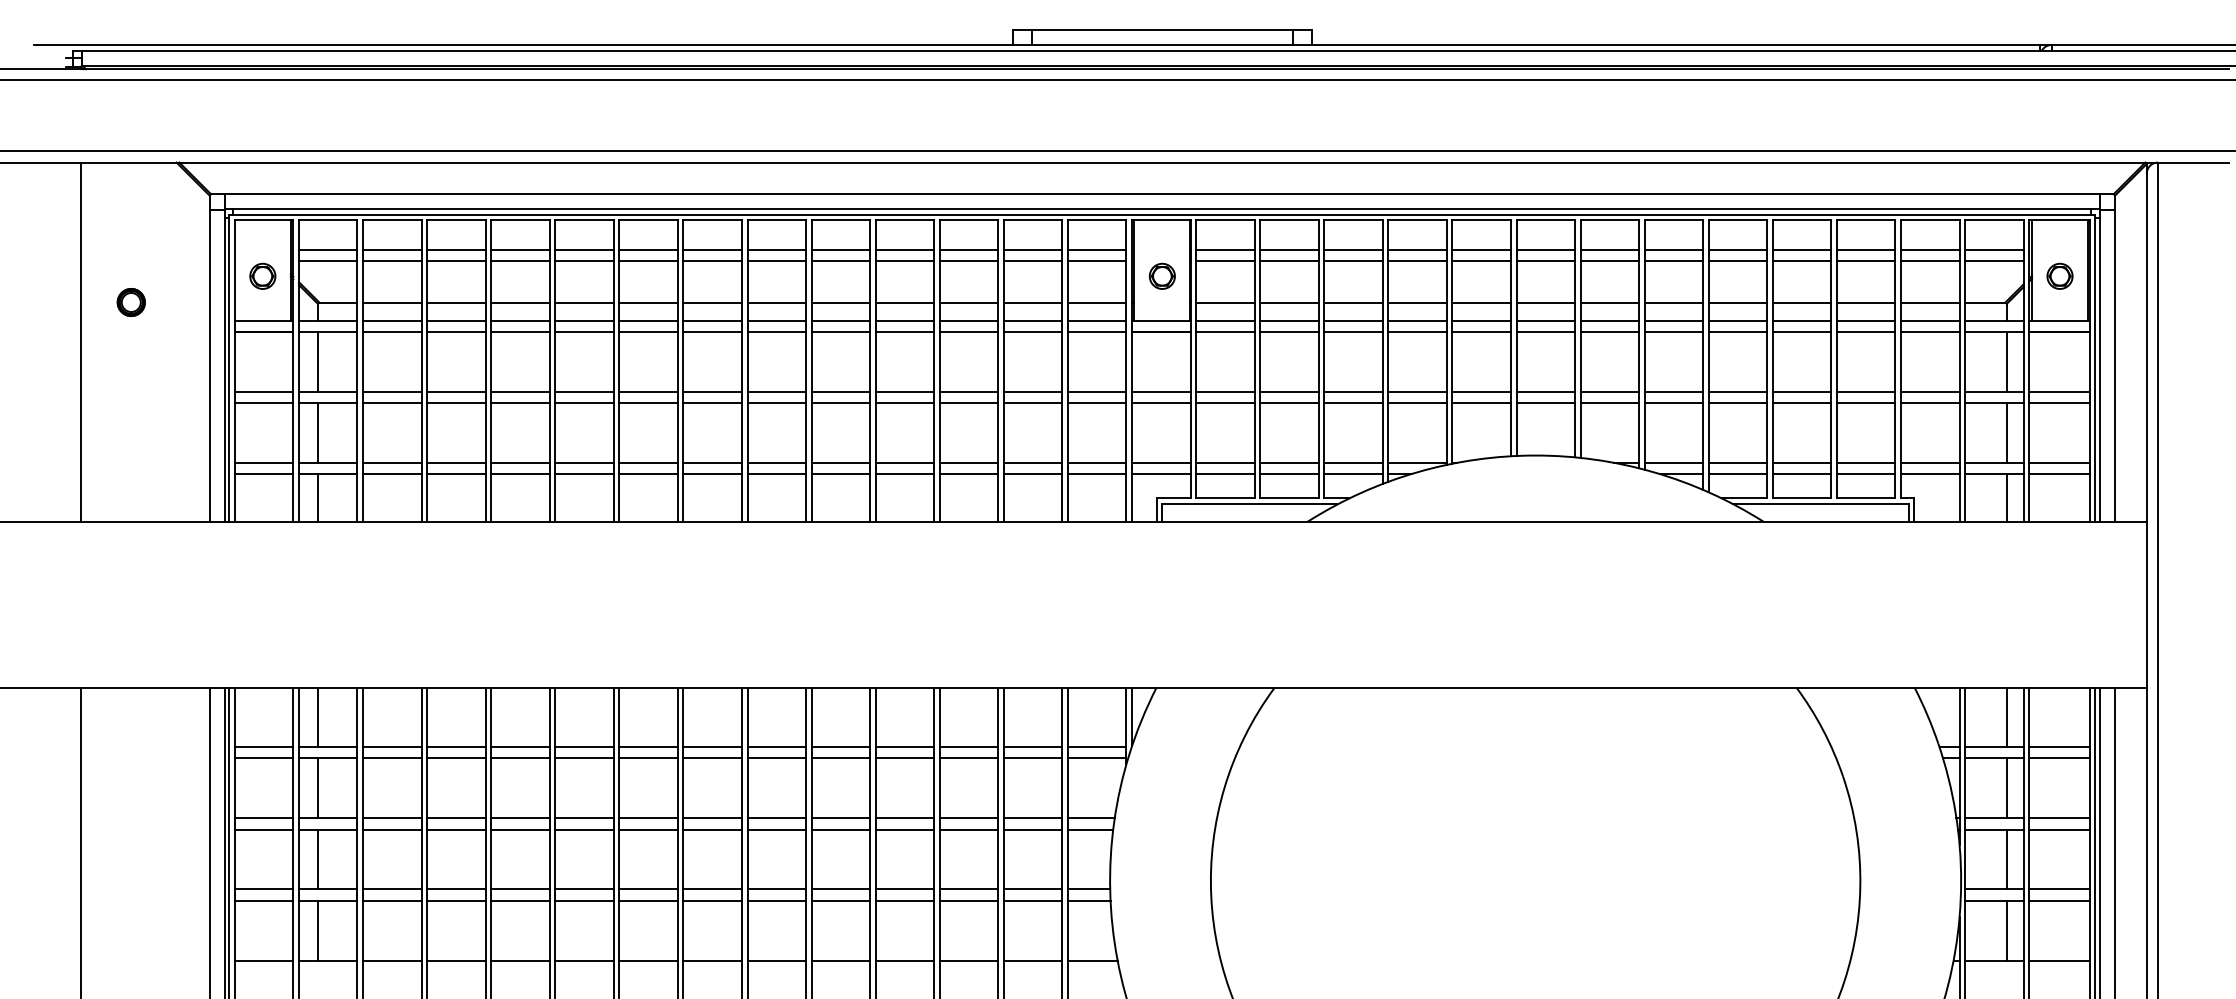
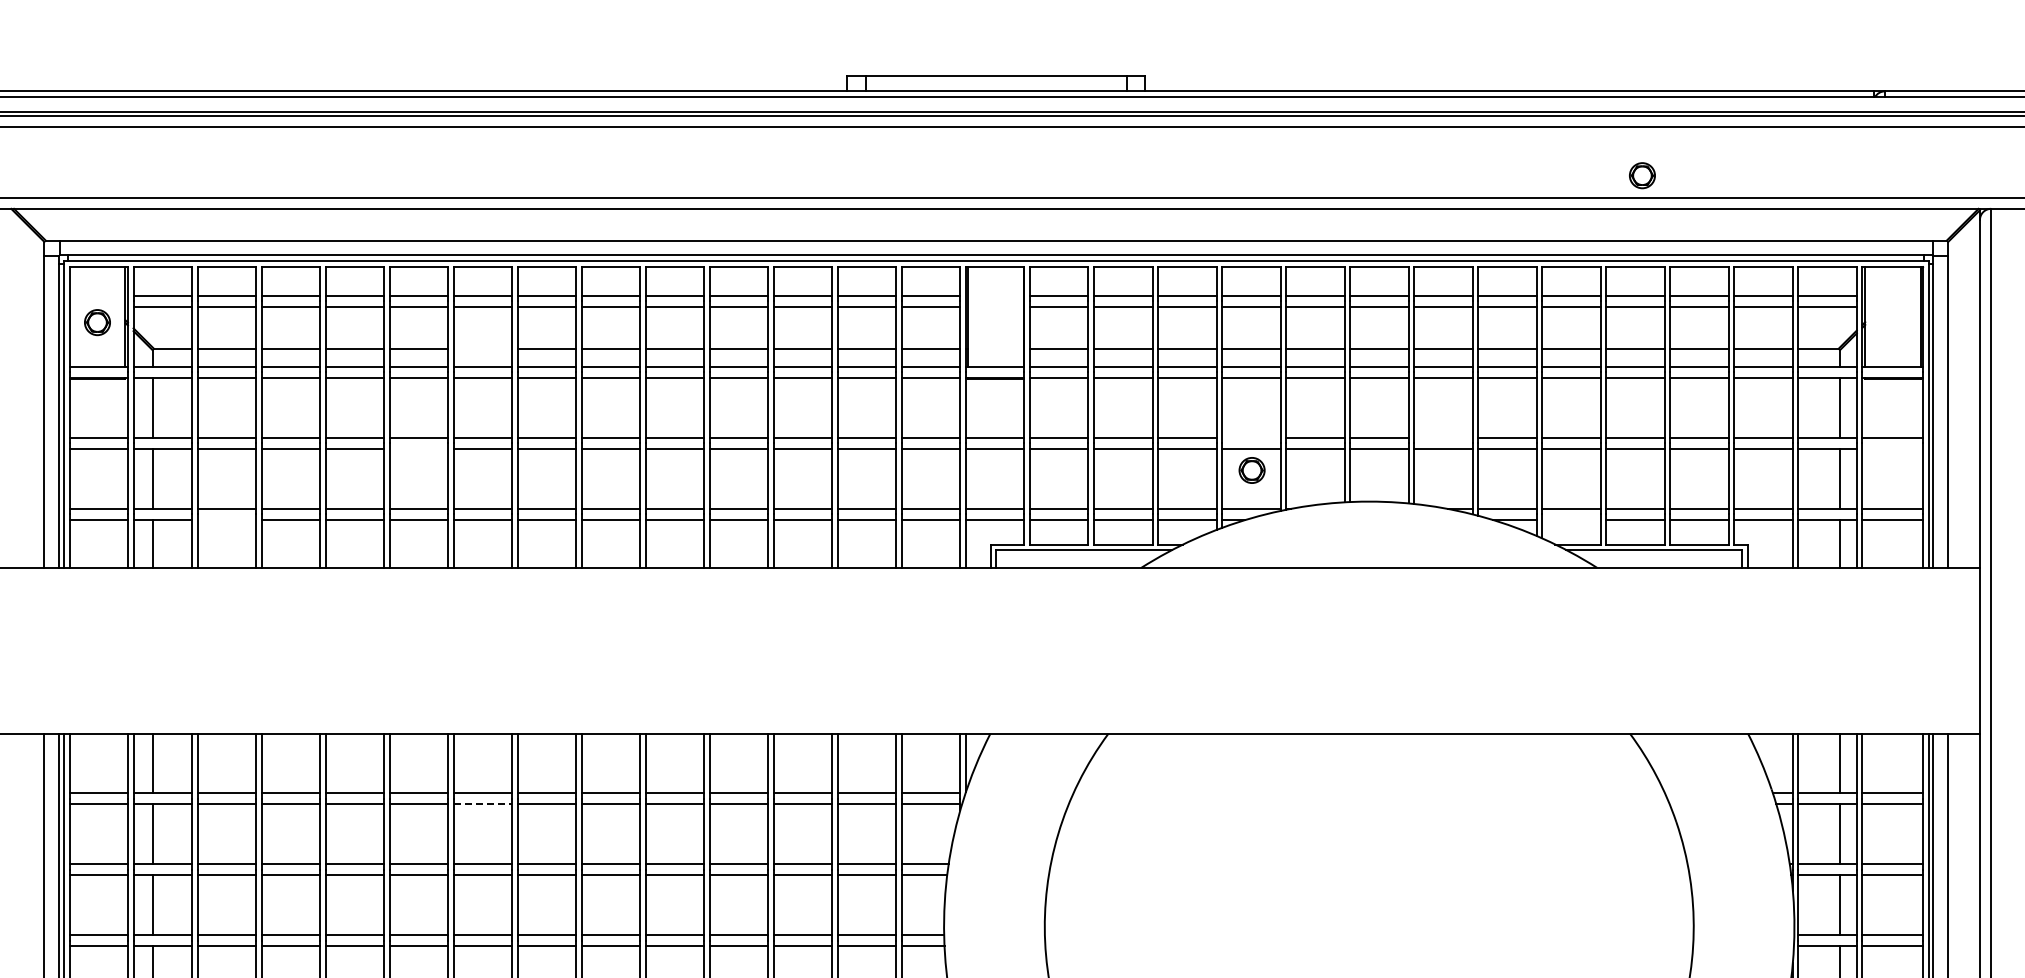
part: (1161, 275) -> (1251, 469), moved
part: (2059, 275) -> (1641, 174), moved
line: (648, 302) -> (482, 348), removed
line: (1417, 391) -> (1251, 437), removed
line: (1609, 391) -> (1443, 437), removed
line: (584, 402) -> (418, 448), removed
line: (2059, 402) -> (1892, 448), removed
line: (392, 474) -> (227, 520), removed
line: (1737, 474) -> (1570, 520), removed
line: (649, 758) -> (483, 804), solid -> dashed

